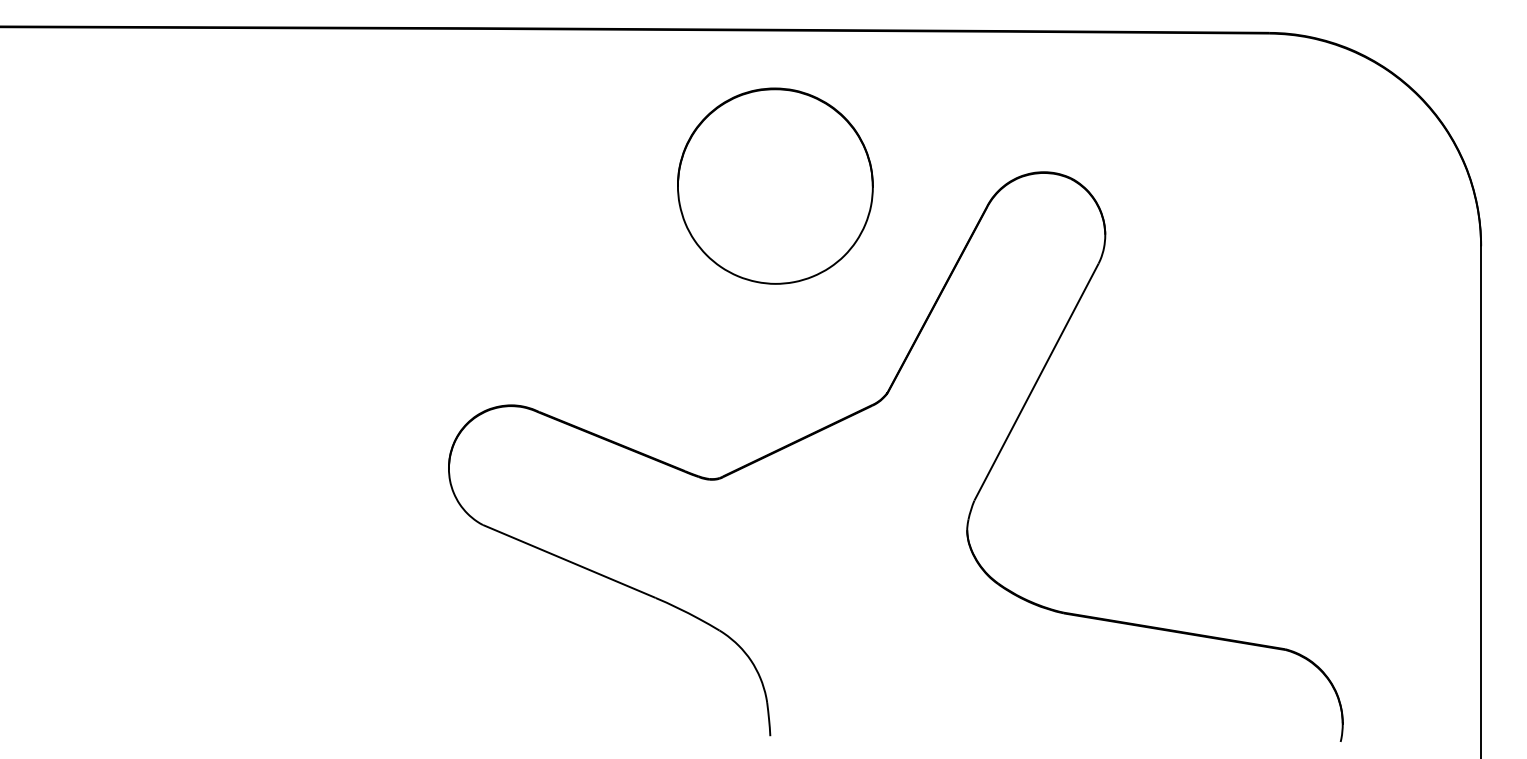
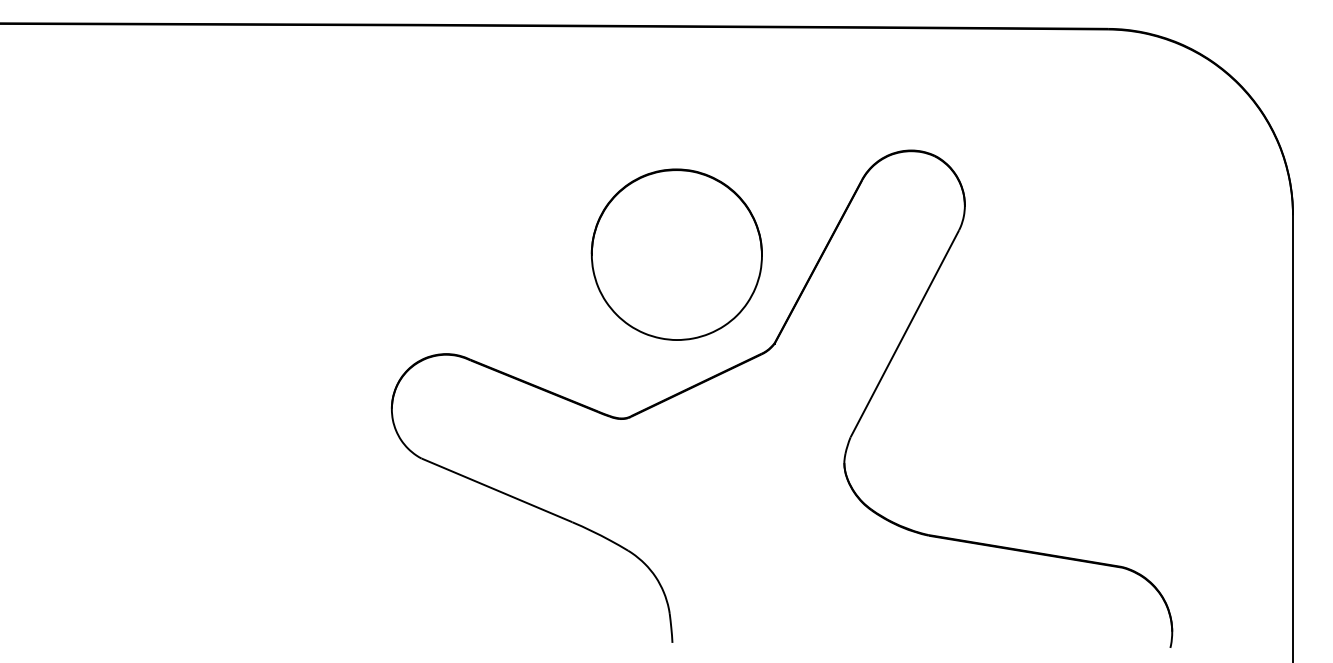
part: (774, 185) -> (676, 254), moved

